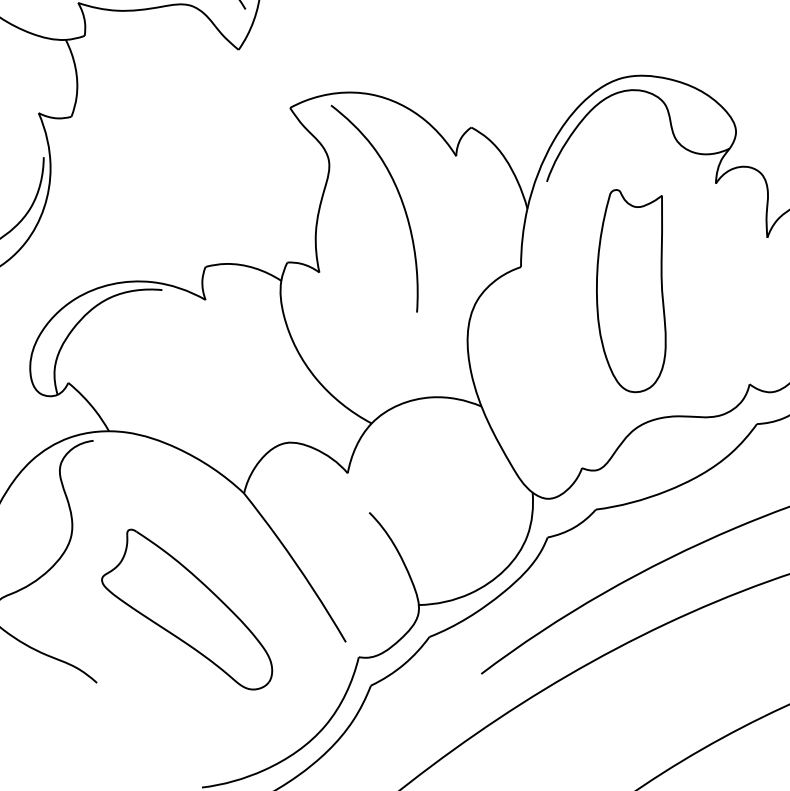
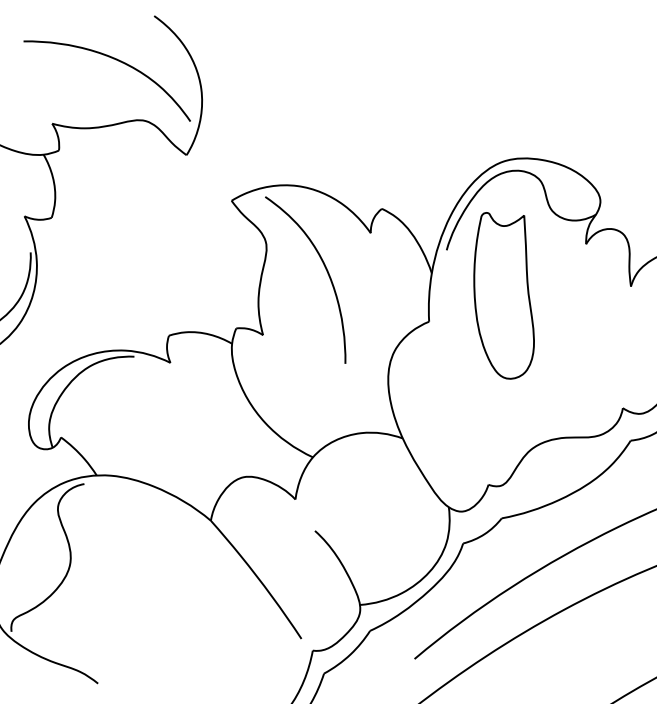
part: (631, 290) -> (503, 295), moved
part: (187, 608) -> (169, 618), removed

